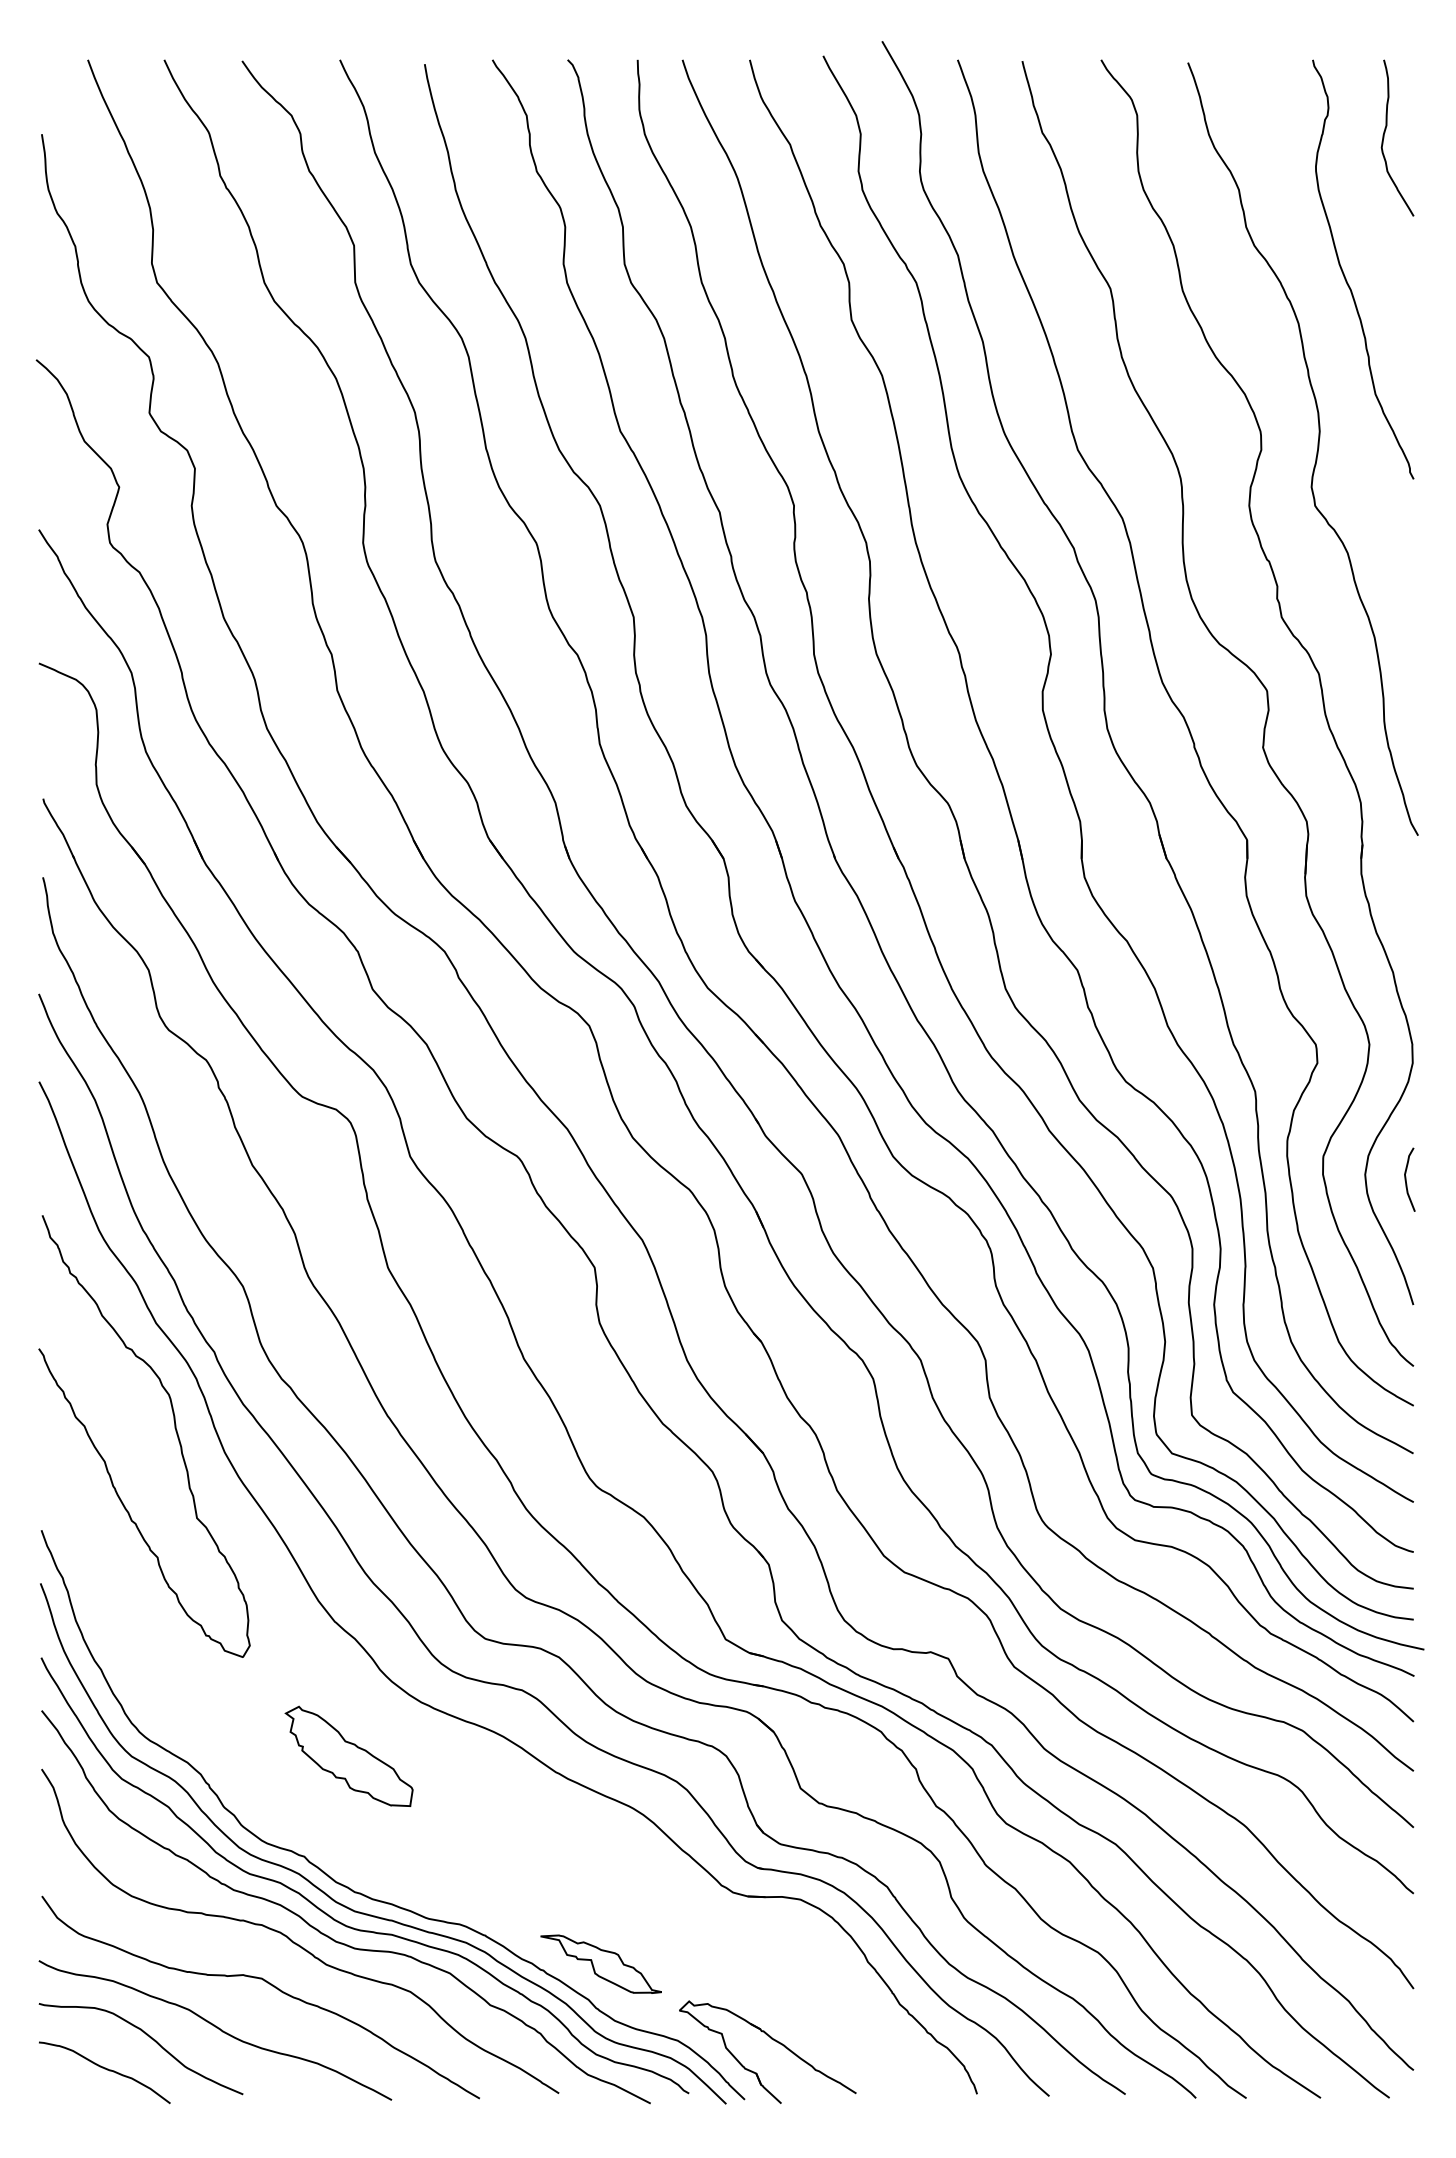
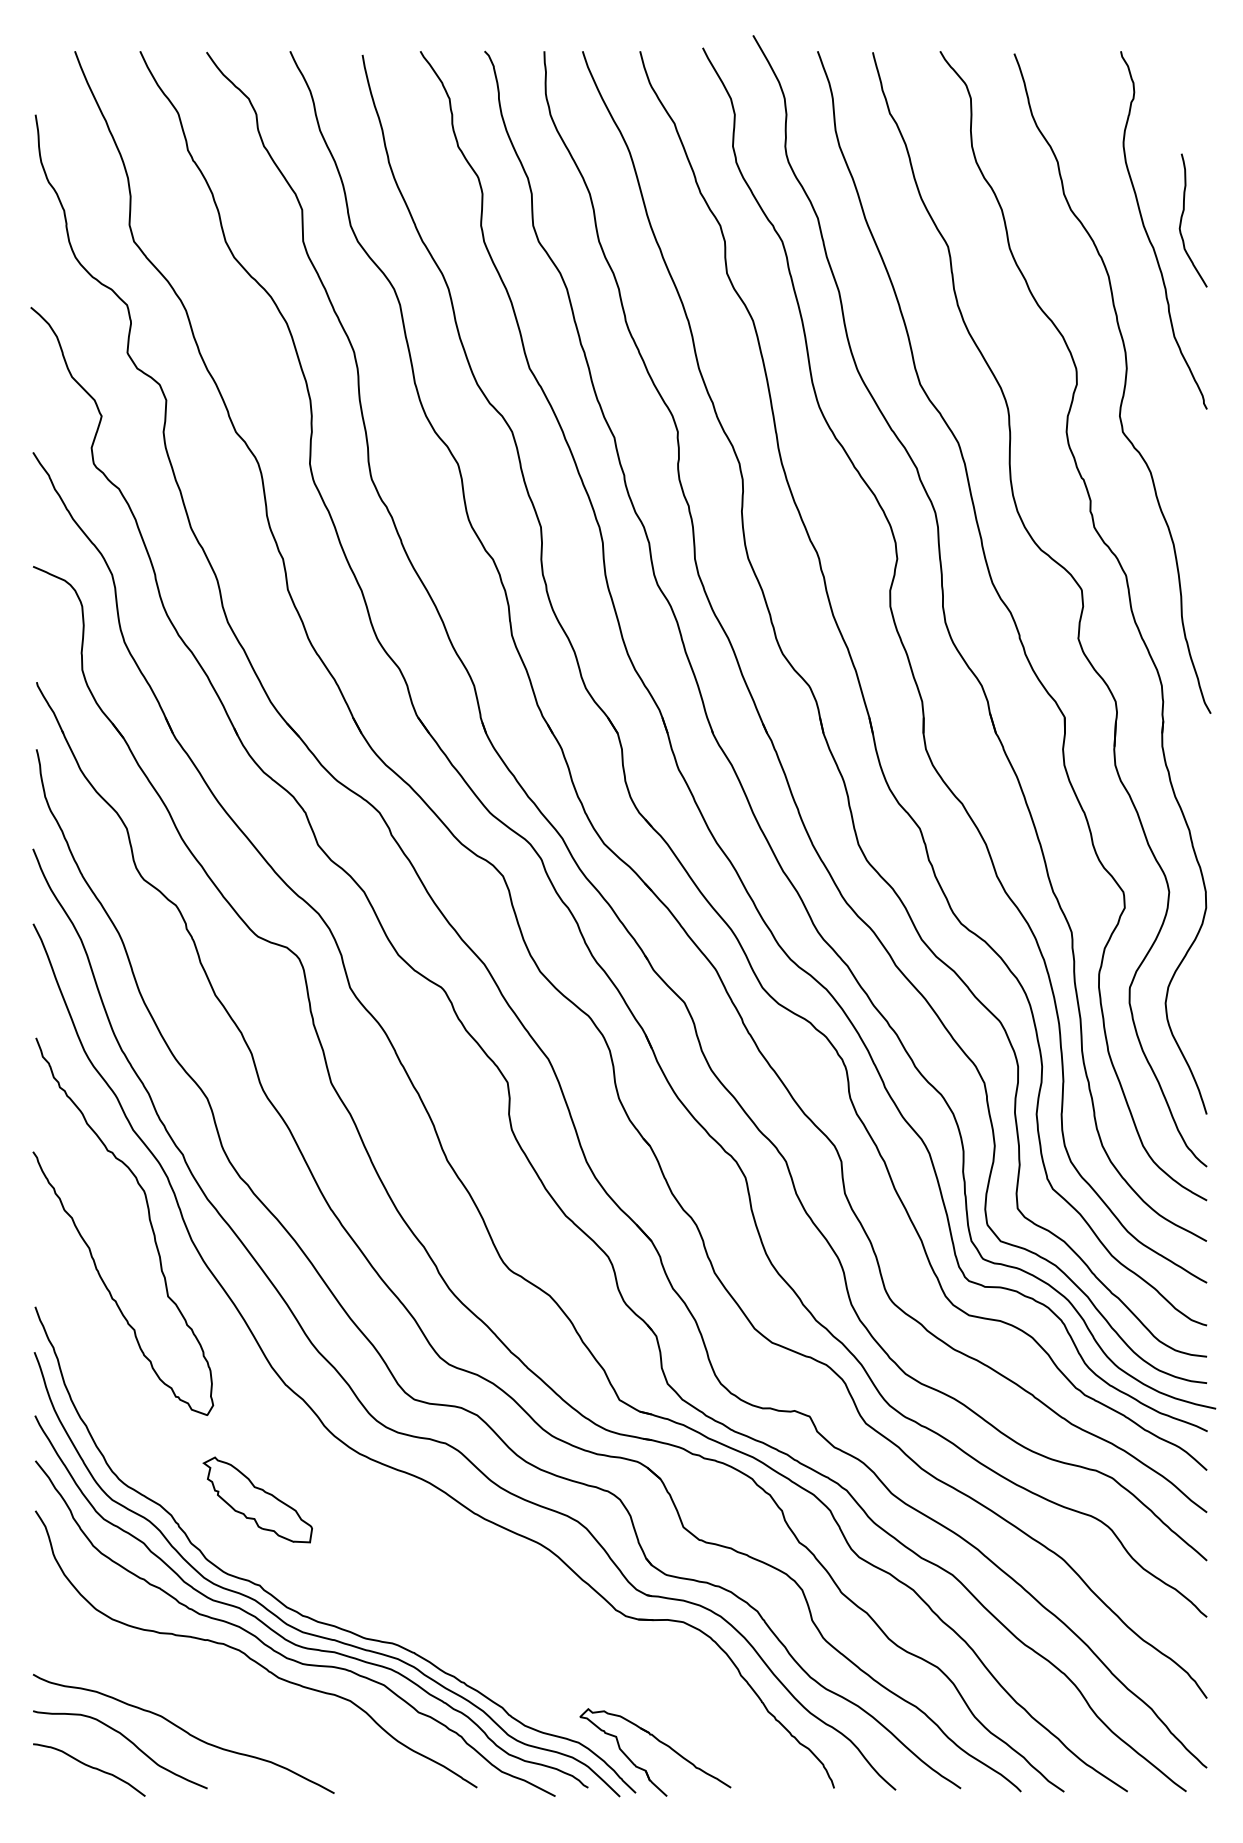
curve: (1385, 132) -> (1182, 215), moved
curve: (1406, 1179) -> (1200, 1007), removed
part: (348, 1755) -> (257, 1499), moved
part: (600, 1963) -> (512, 1676), removed
curve: (270, 1985) -> (230, 1695), removed

